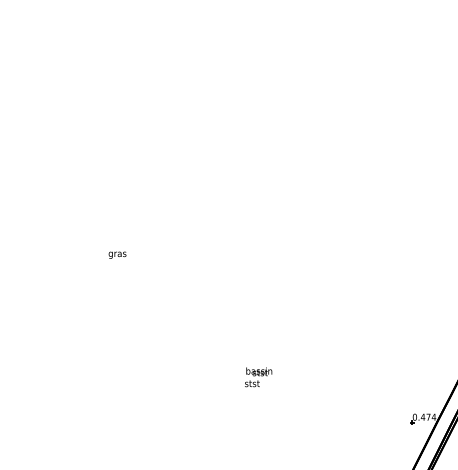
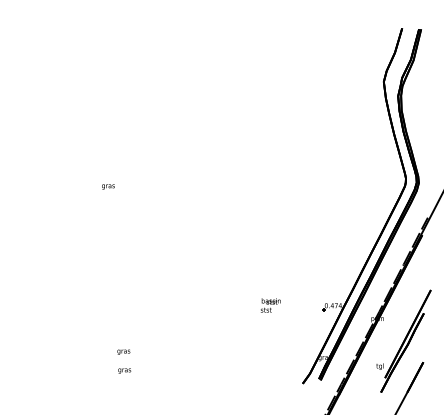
text: (258, 377) -> (270, 305), moved

